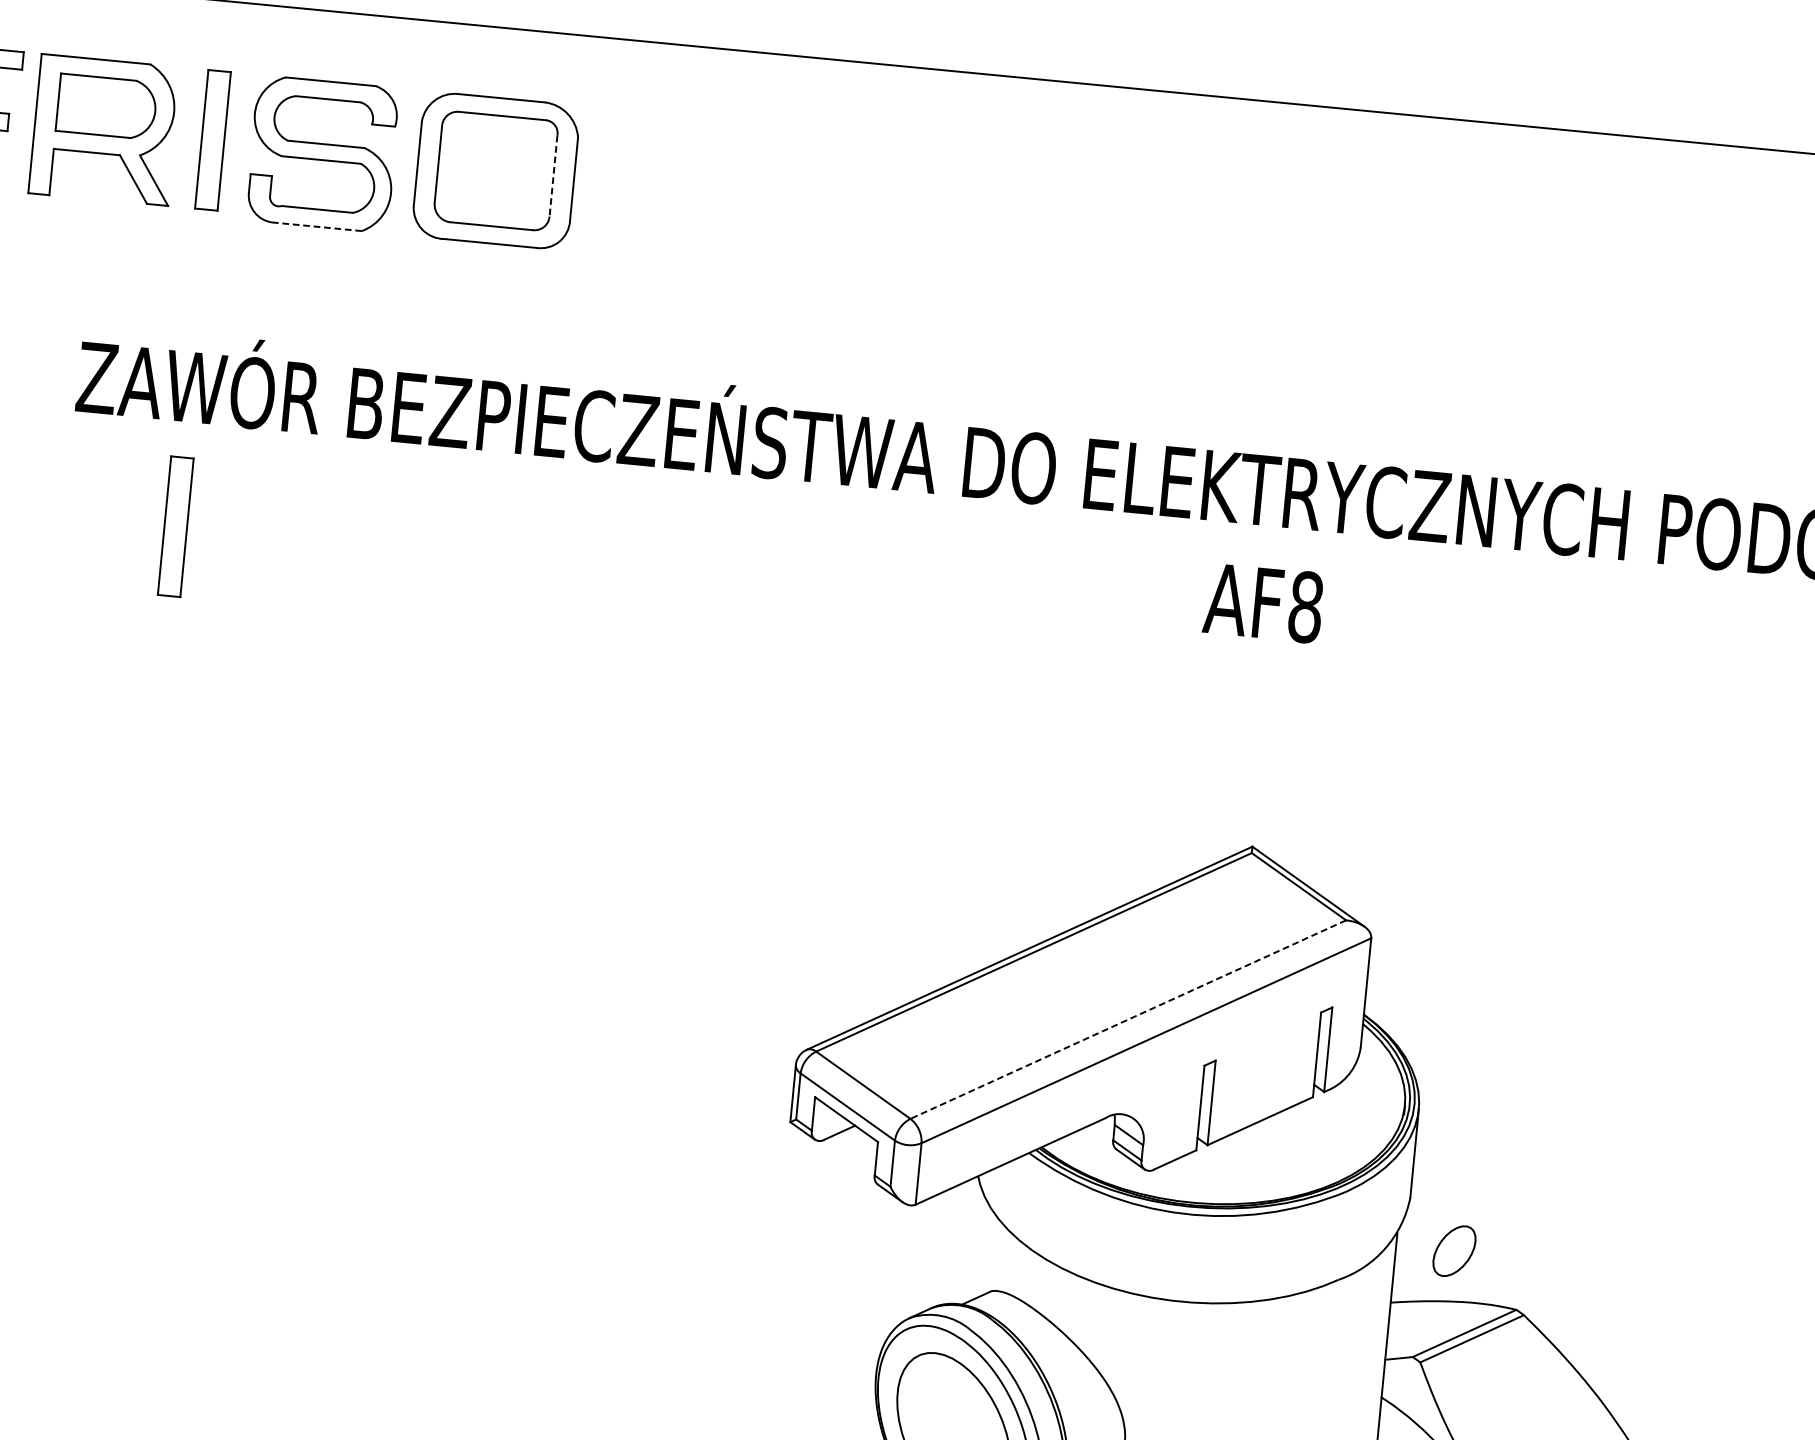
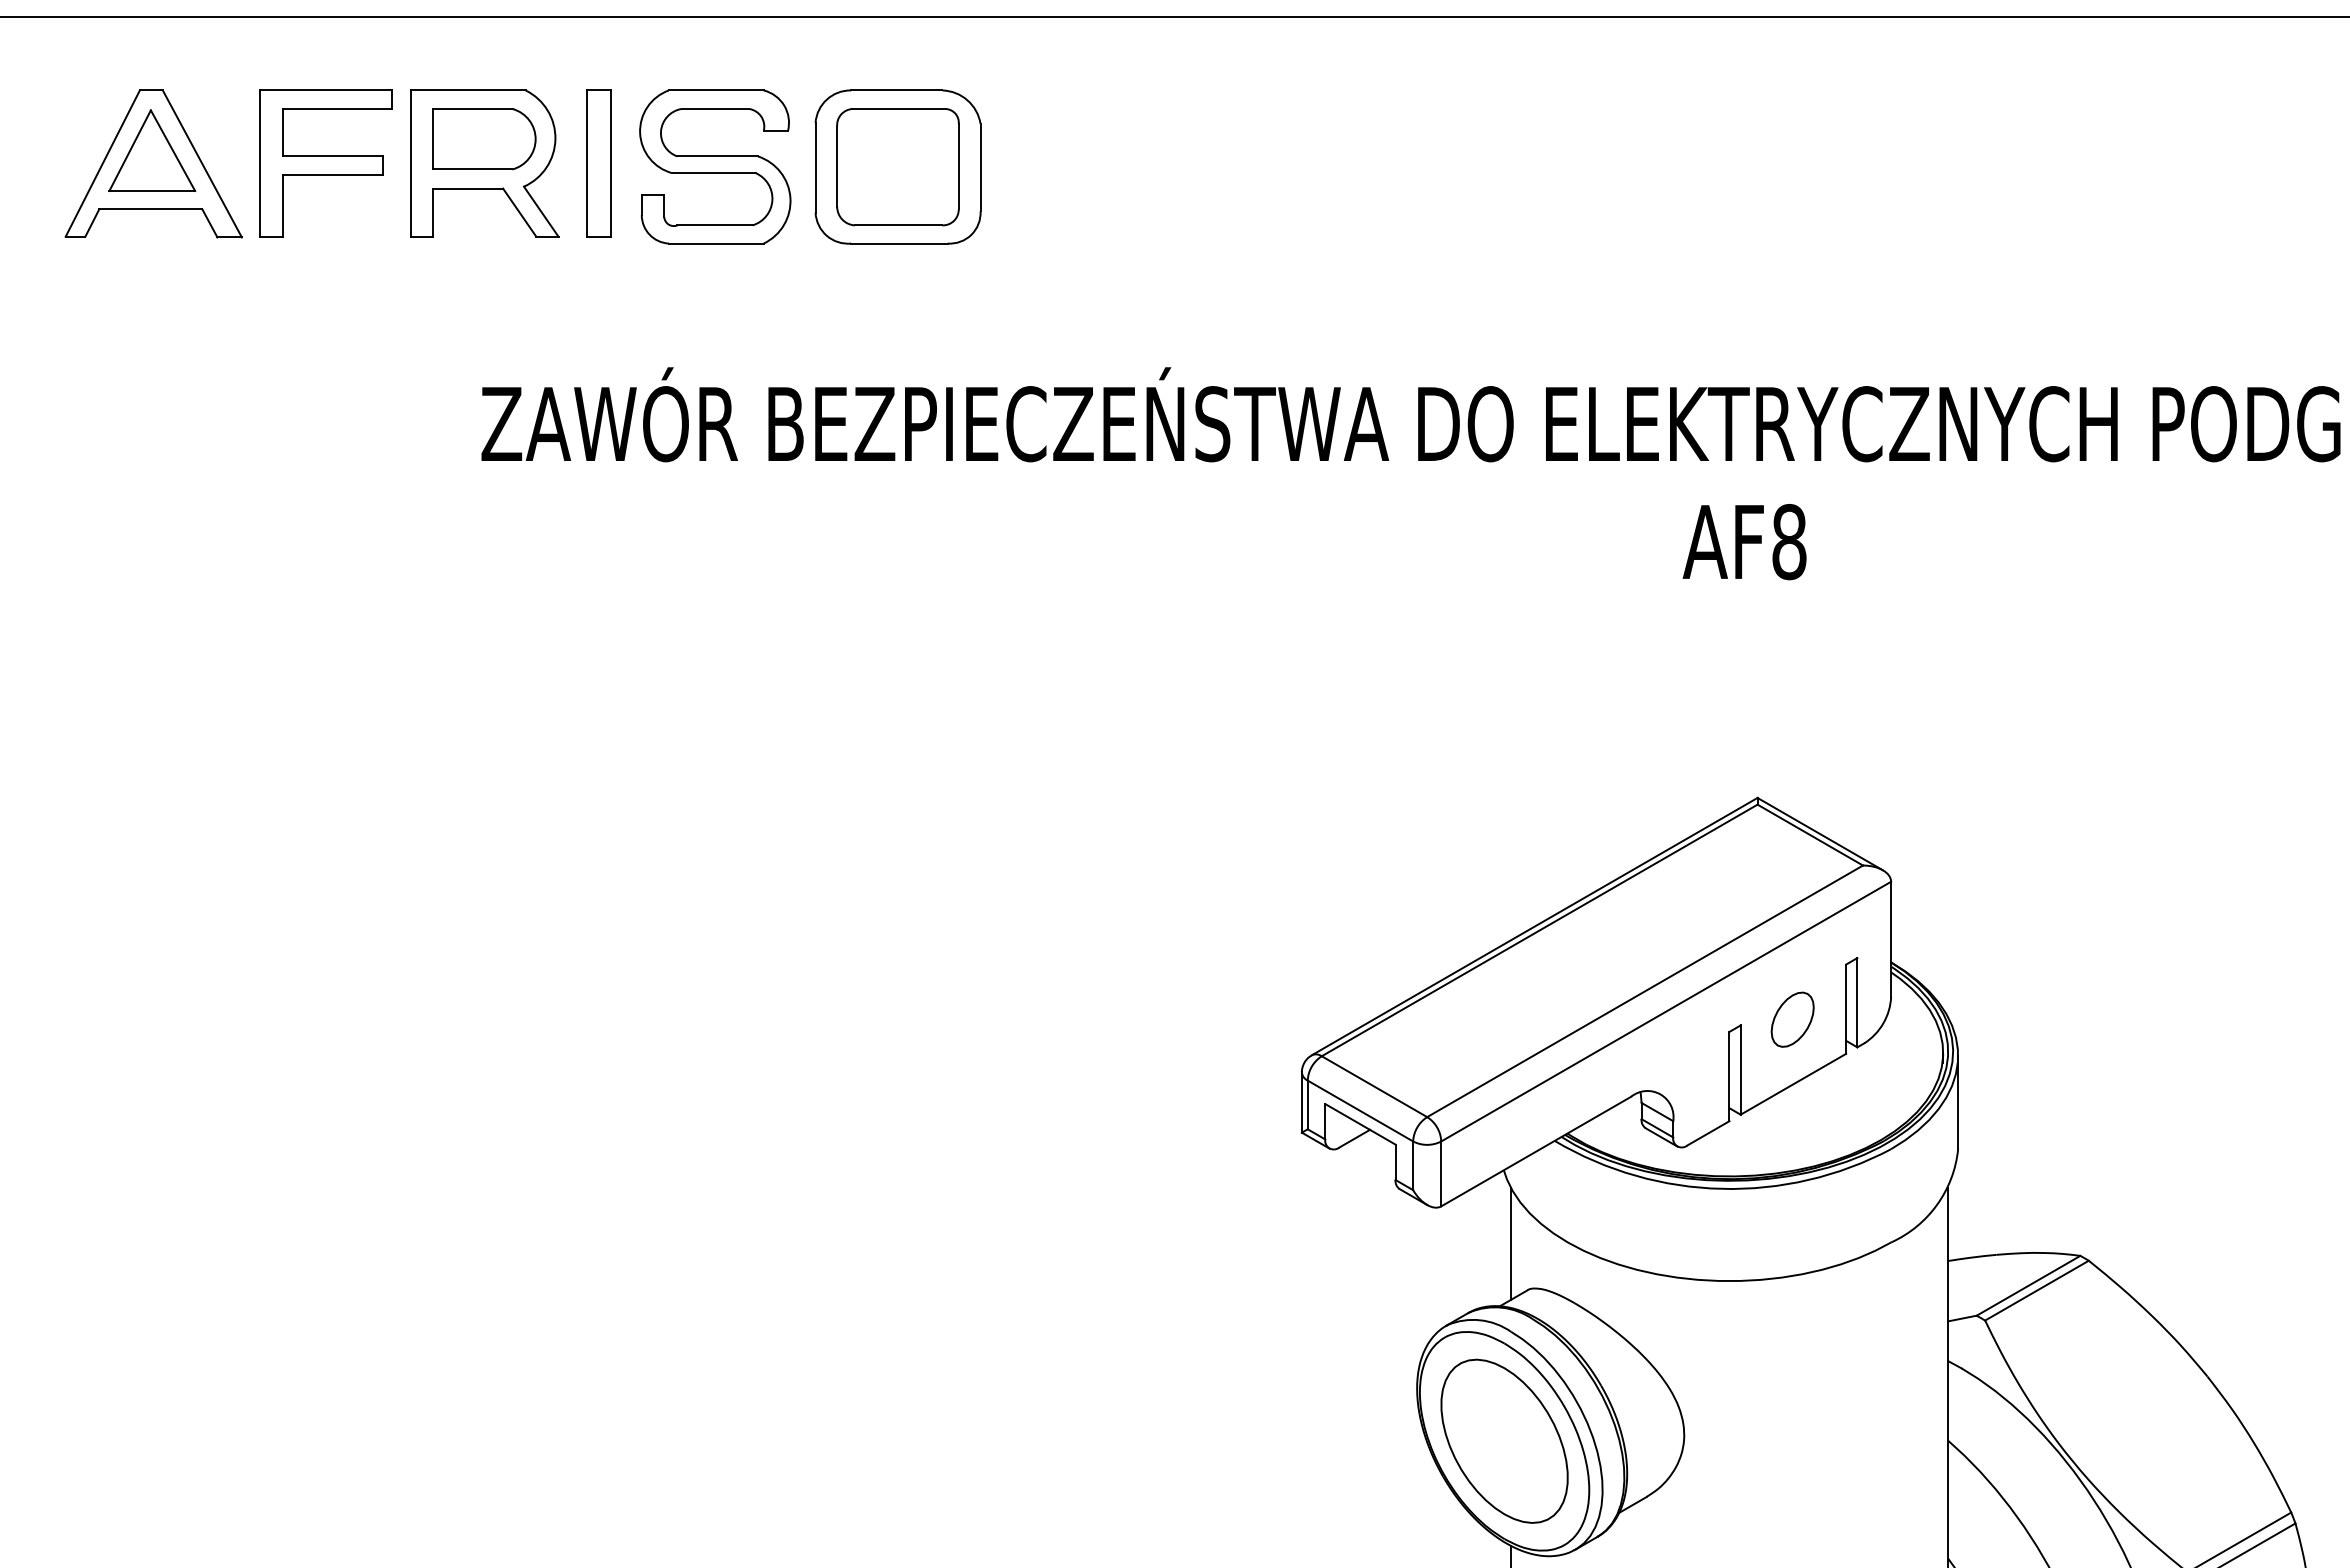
line: (553, 175) -> (958, 166), dashed -> solid
line: (317, 226) -> (716, 243), dashed -> solid
part: (175, 526) -> (598, 571), removed
line: (1128, 1019) -> (1645, 991), dashed -> solid
line: (977, 1246) -> (1510, 1243), added
part: (1454, 1250) -> (1792, 1019), moved

